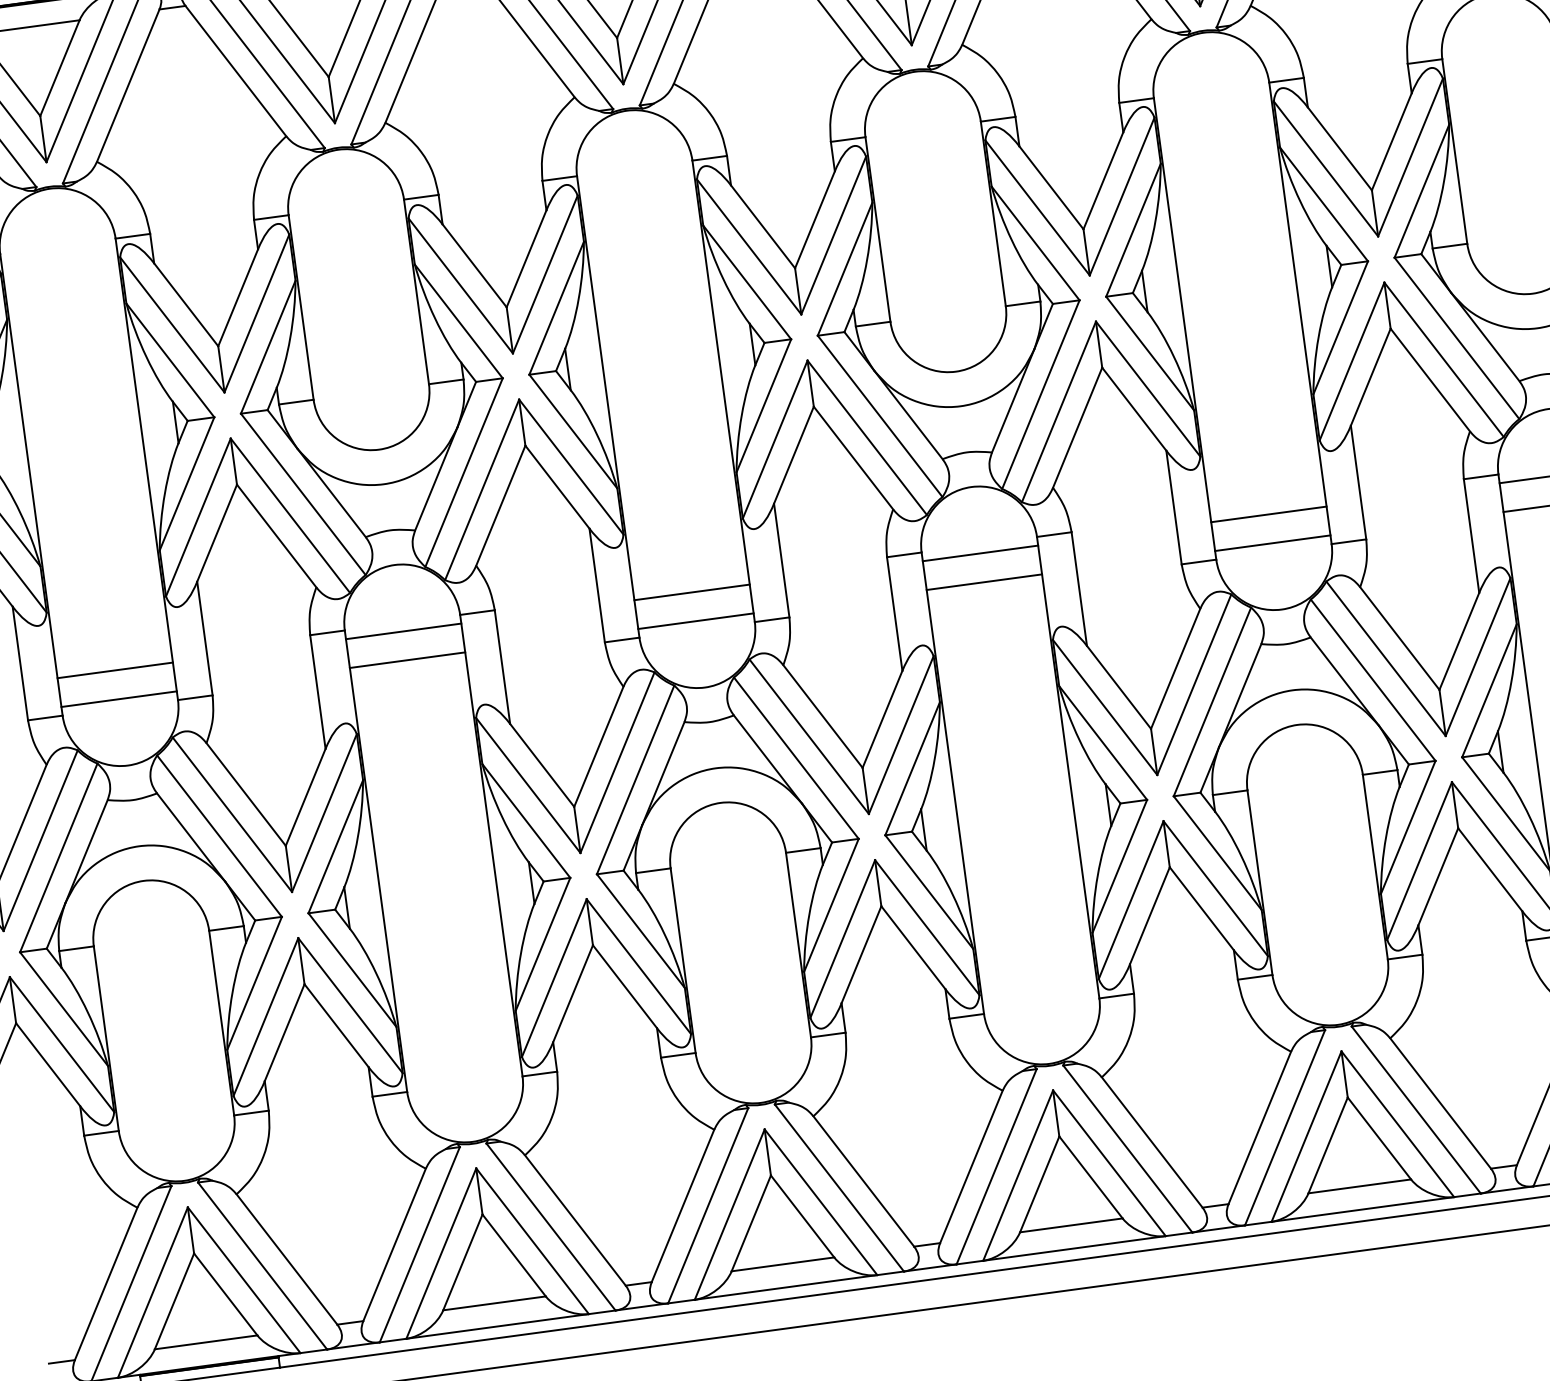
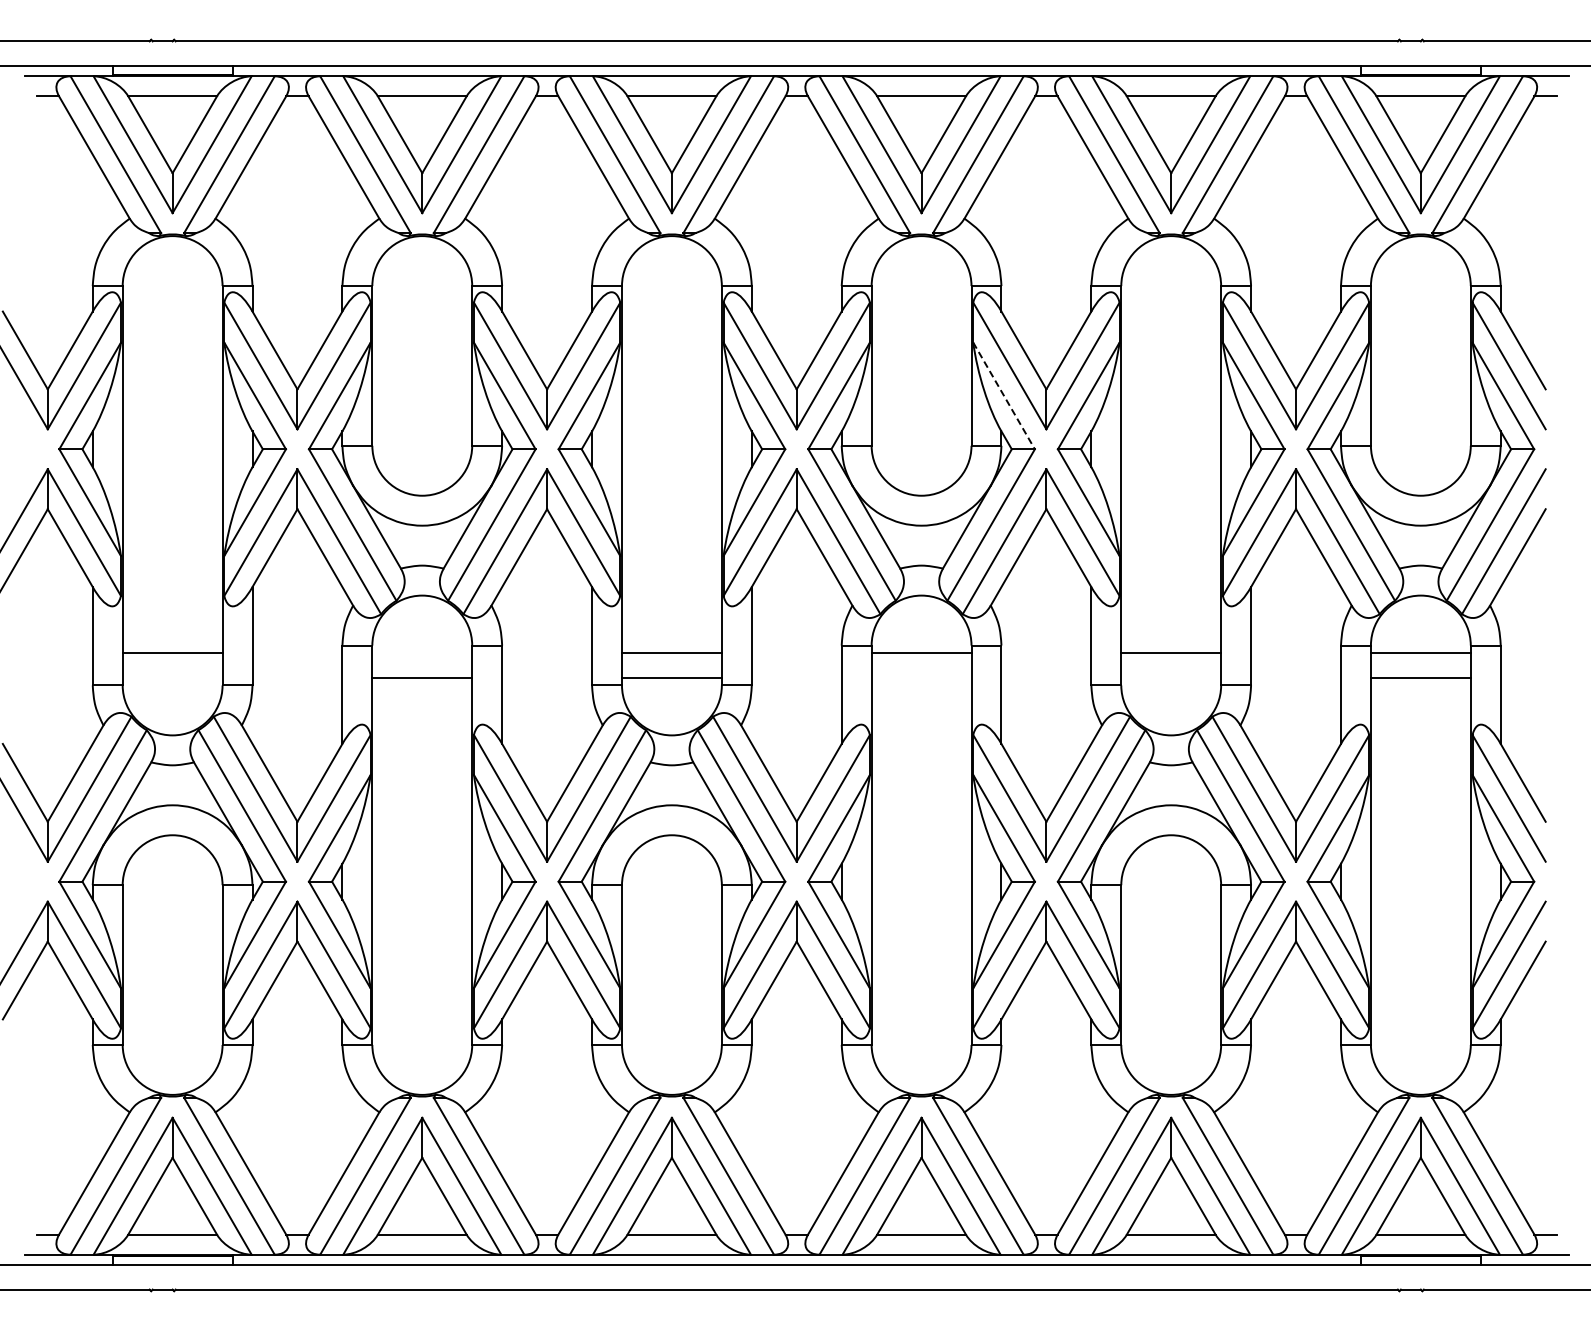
line: (1036, 242) -> (1004, 395), solid -> dashed
line: (1273, 542) -> (1171, 677), removed
line: (984, 581) -> (921, 677), removed
line: (403, 631) -> (422, 653), removed
line: (118, 698) -> (172, 677), removed

